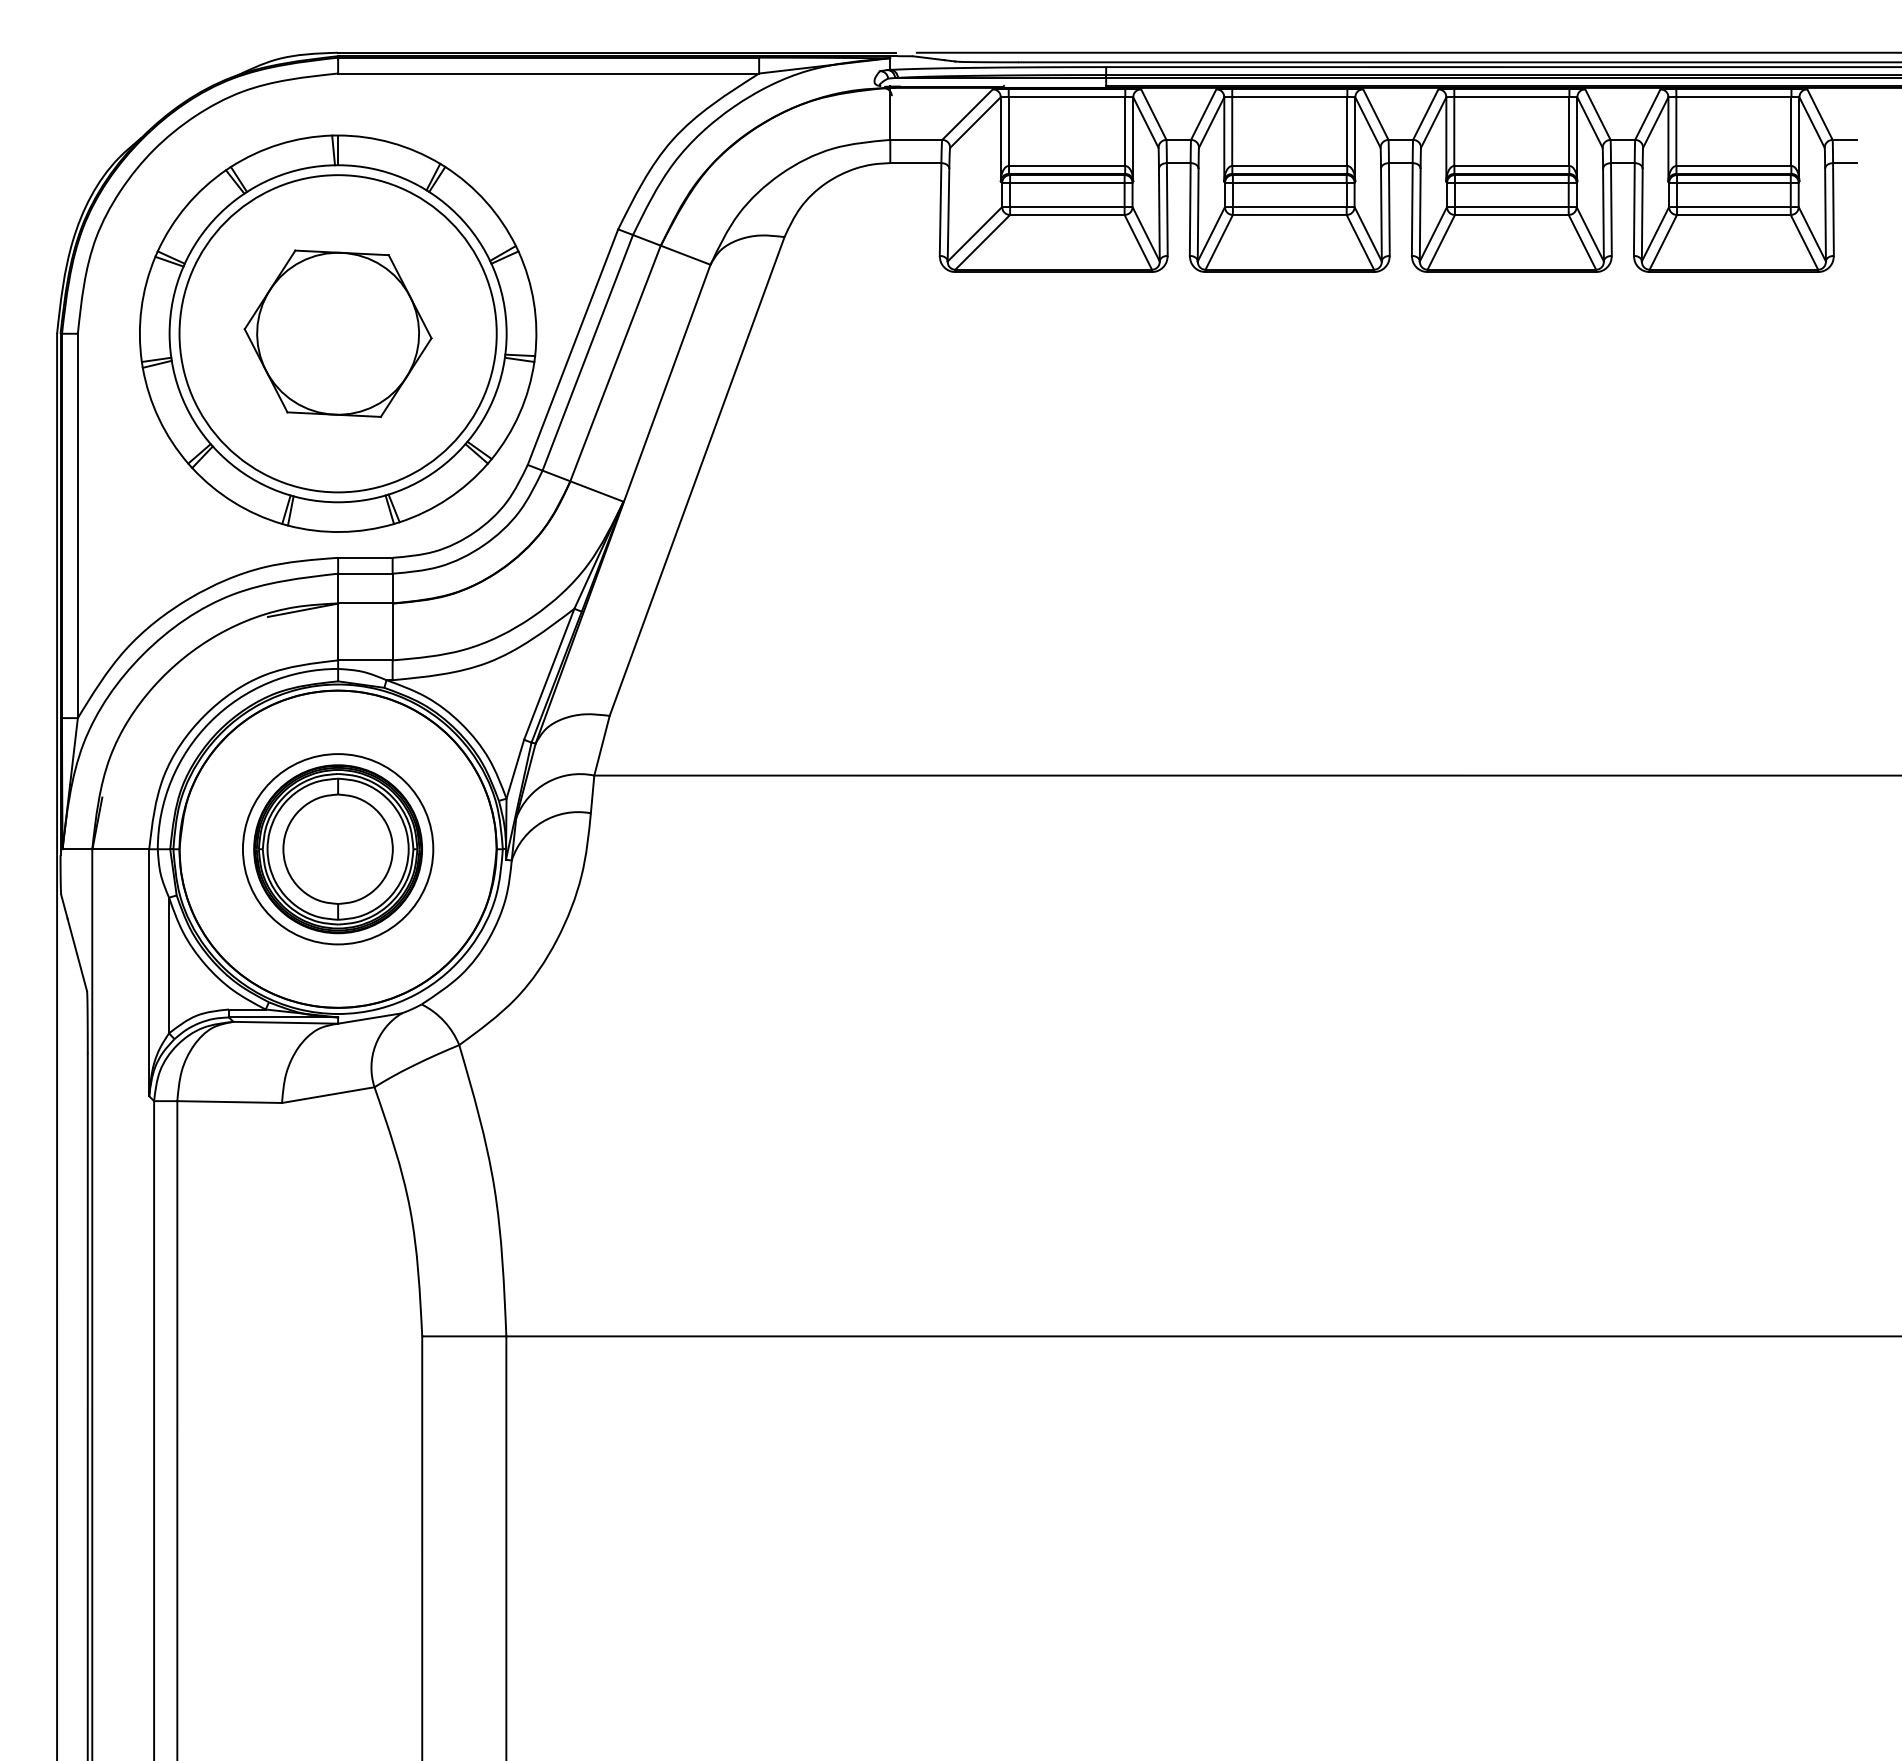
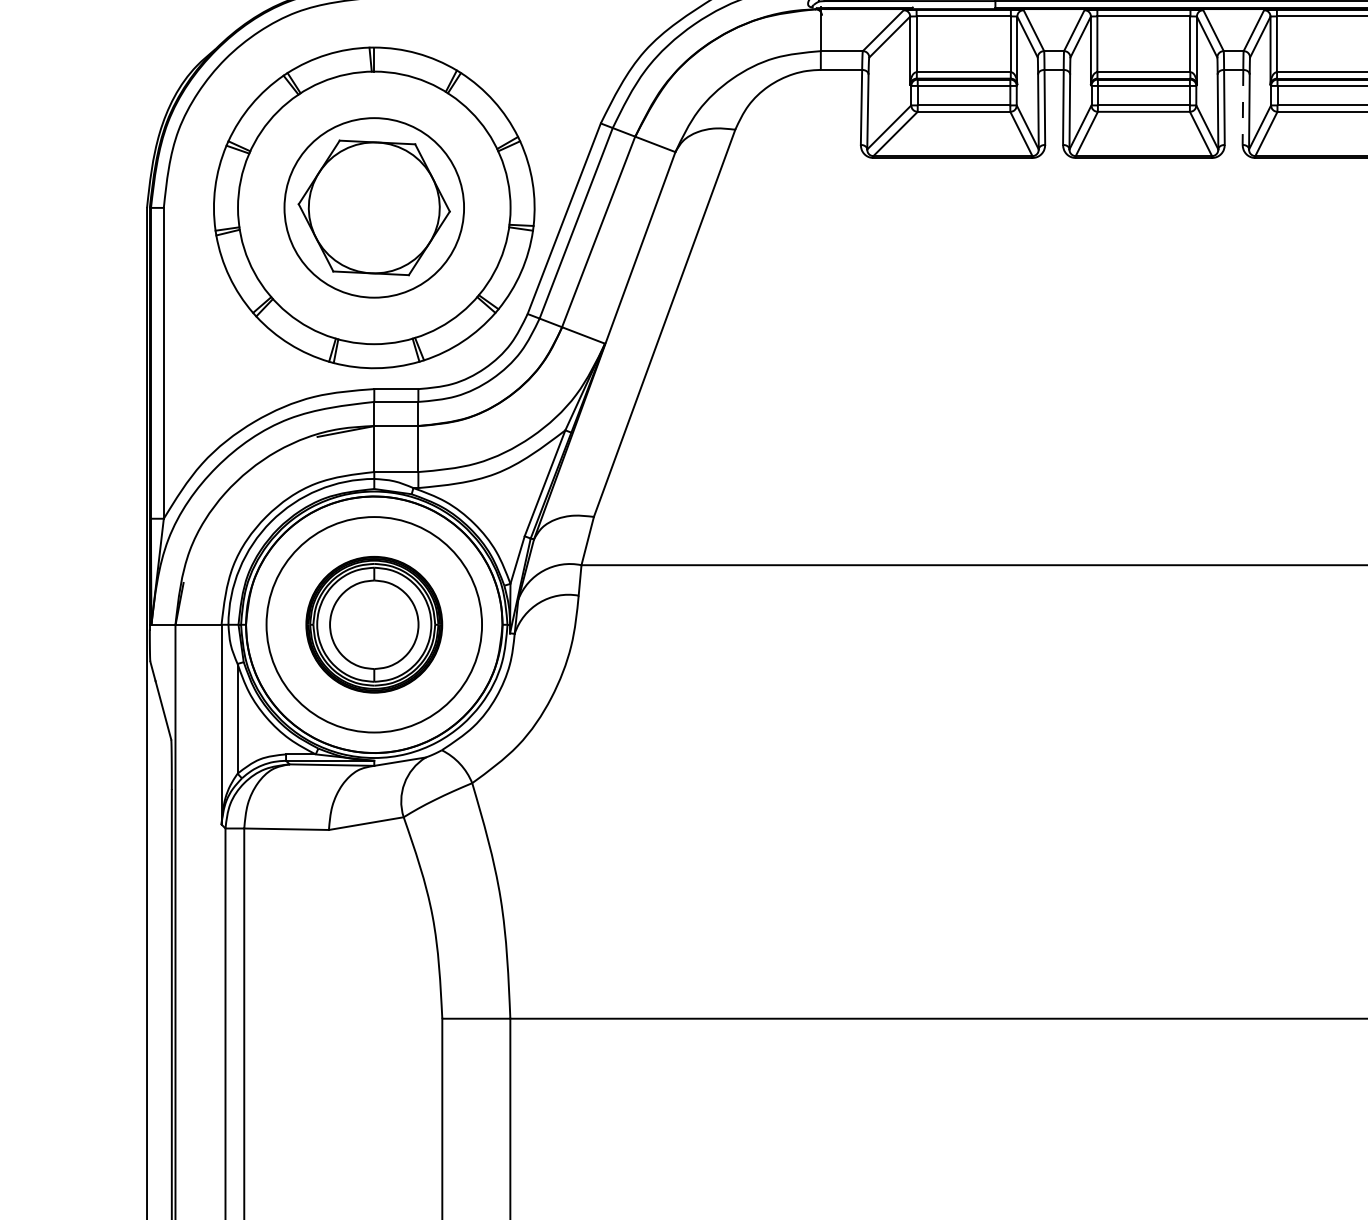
line: (1412, 210) -> (1243, 108), solid -> dashed
circle: (337, 333) -> (373, 207), size x0.7
circle: (337, 849) -> (373, 624), size x1.4

